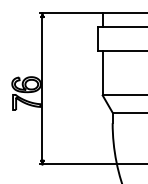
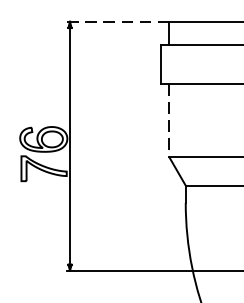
line: (71, 13) -> (117, 22), solid -> dashed
line: (102, 73) -> (169, 120), solid -> dashed

